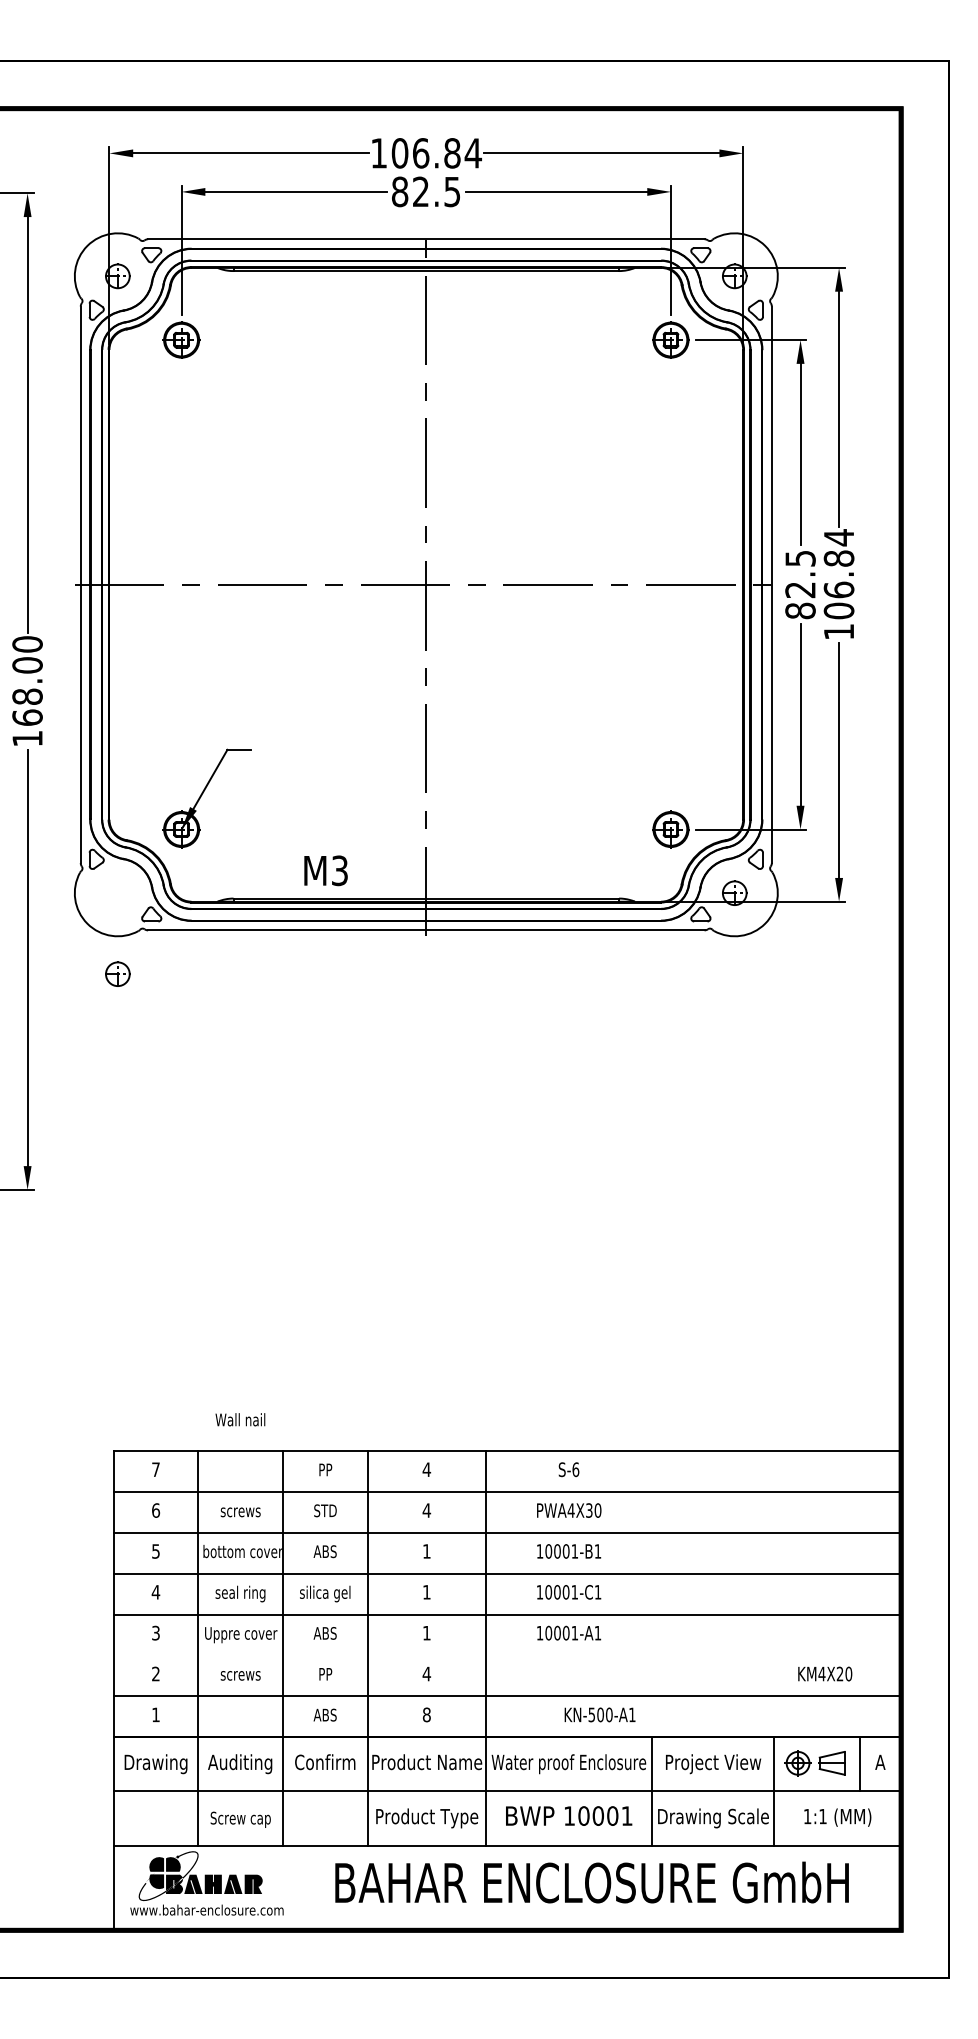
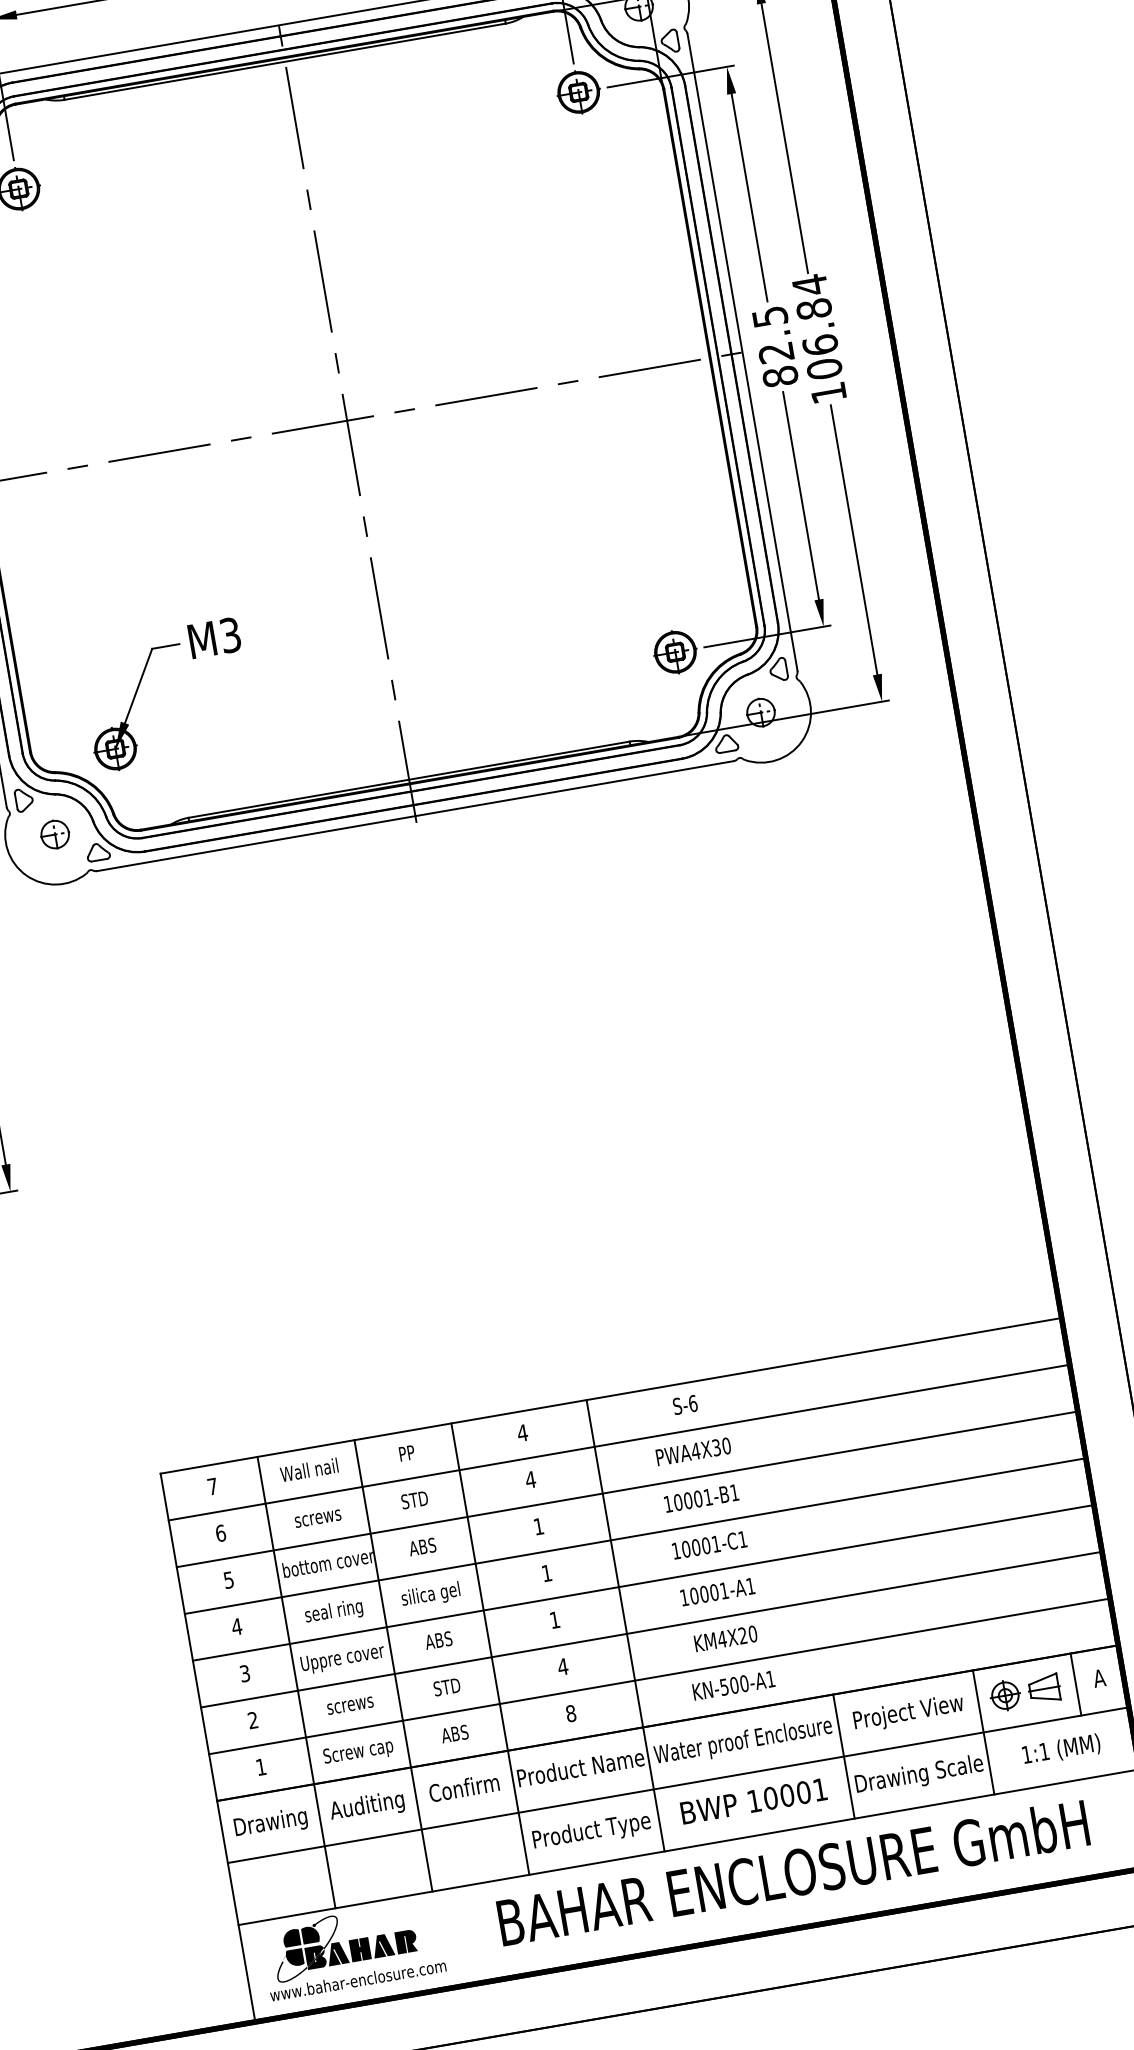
text: (325, 870) -> (214, 637), moved
part: (117, 973) -> (54, 833), moved
text: (240, 1419) -> (309, 1469), moved
line: (507, 1655) -> (651, 1629), added
text: (325, 1673) -> (446, 1686), PP -> STD
text: (825, 1673) -> (726, 1638), moved
text: (599, 1714) -> (733, 1685), moved
text: (240, 1819) -> (358, 1752), moved

